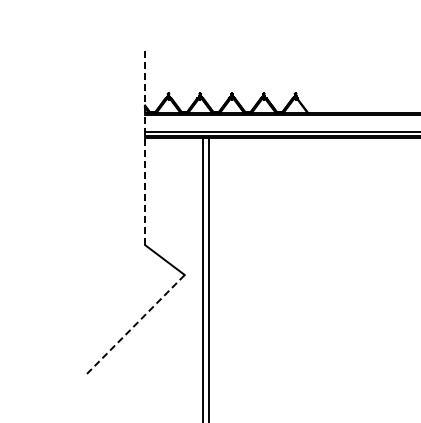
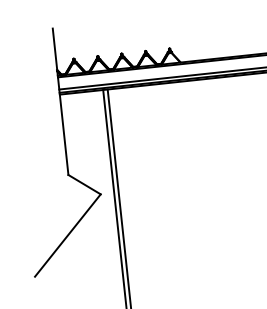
line: (145, 147) -> (60, 101), dashed -> solid
line: (135, 324) -> (67, 235), dashed -> solid

